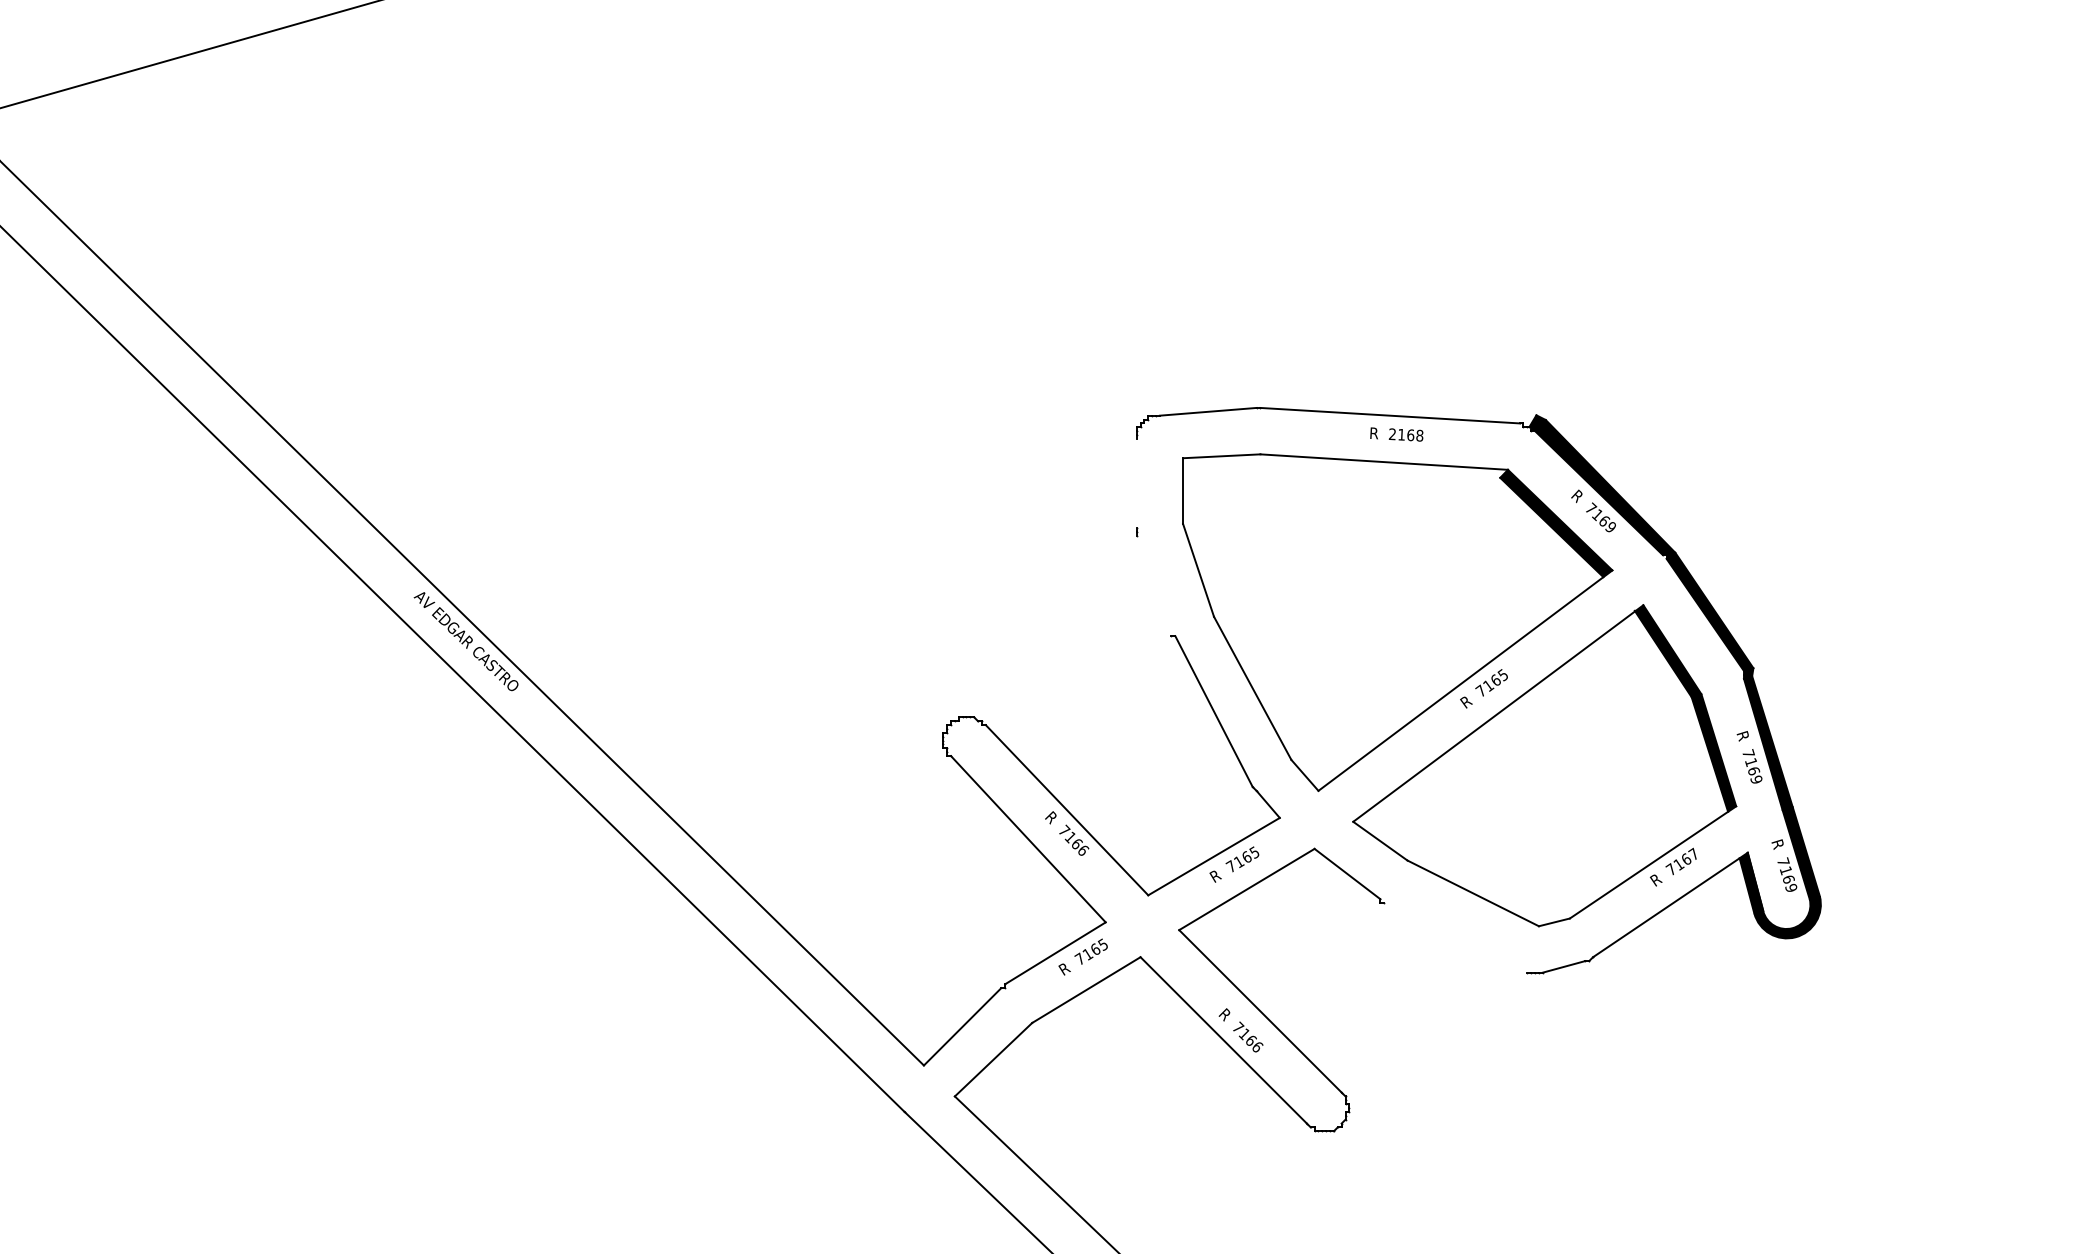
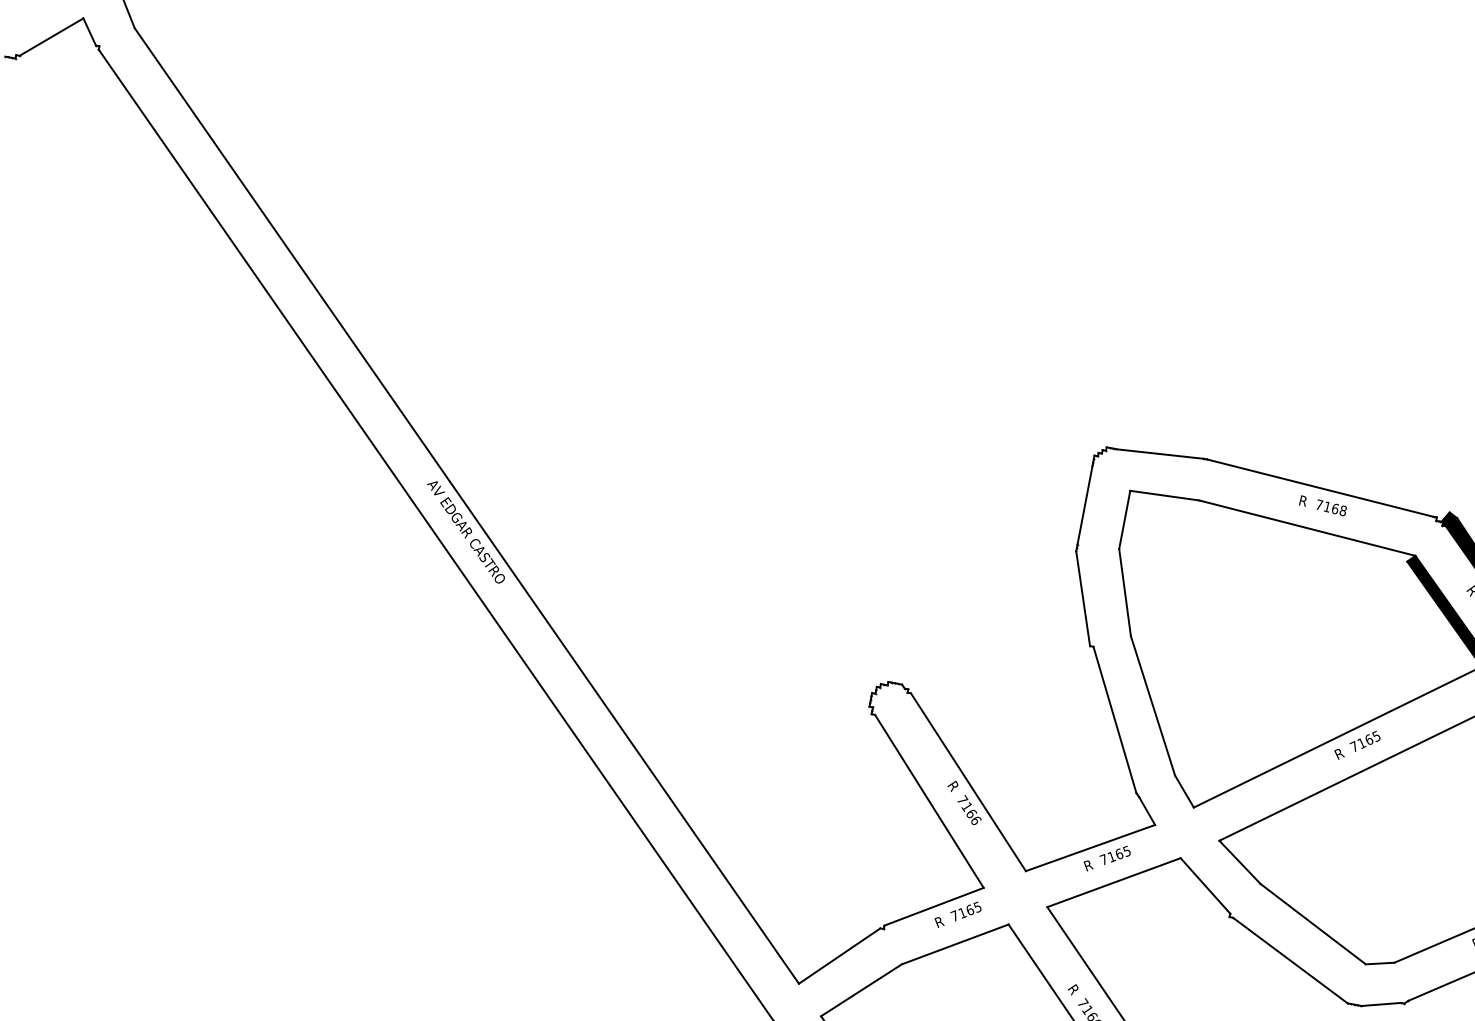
text: (1392, 434) -> (1319, 505), 2168 -> 7168
line: (1136, 482) -> (1085, 504), added
line: (1153, 585) -> (1082, 598), added
line: (1455, 937) -> (1290, 960), added

